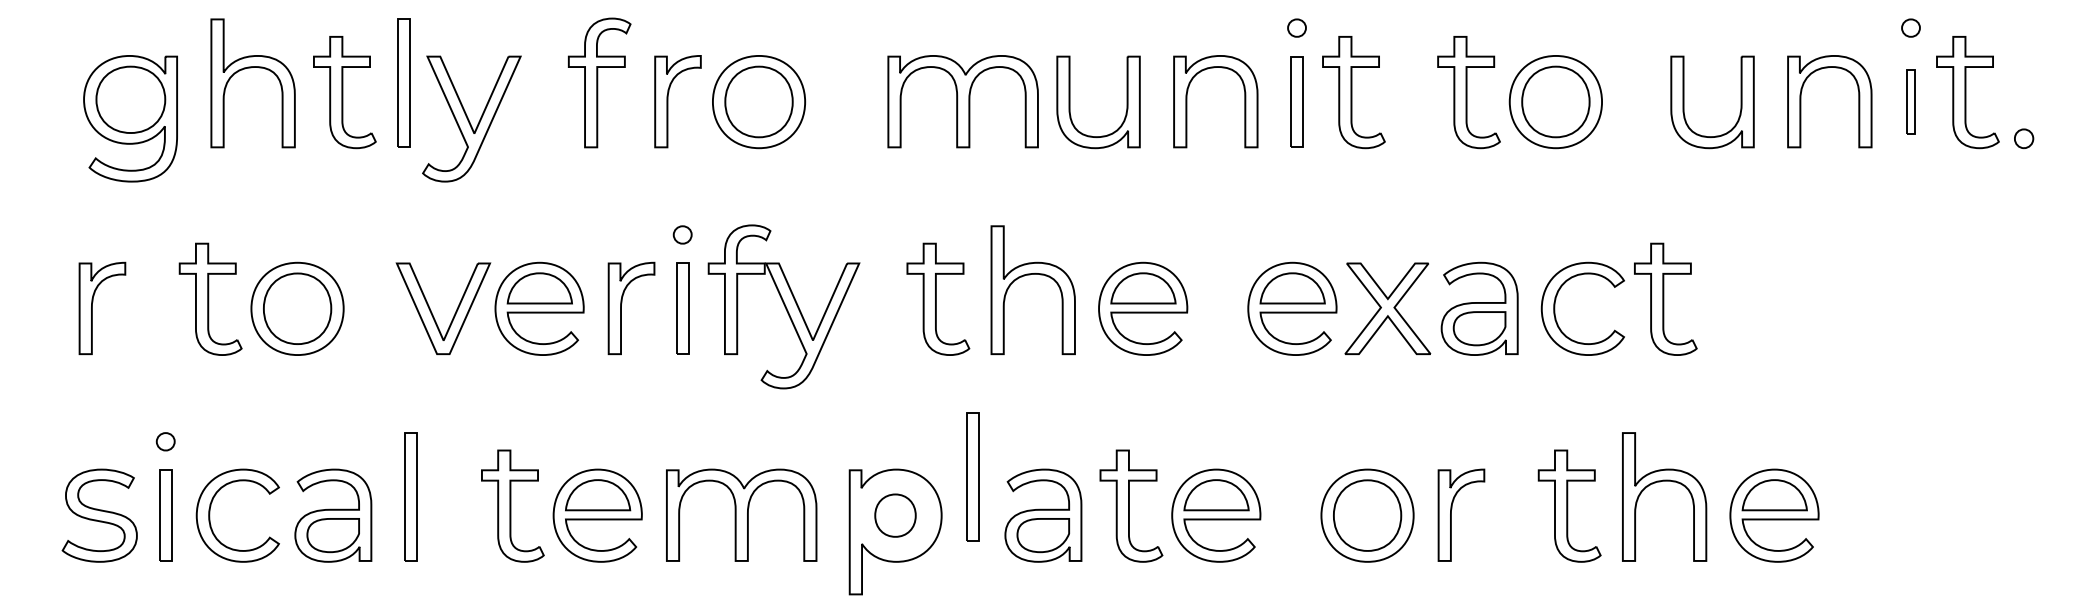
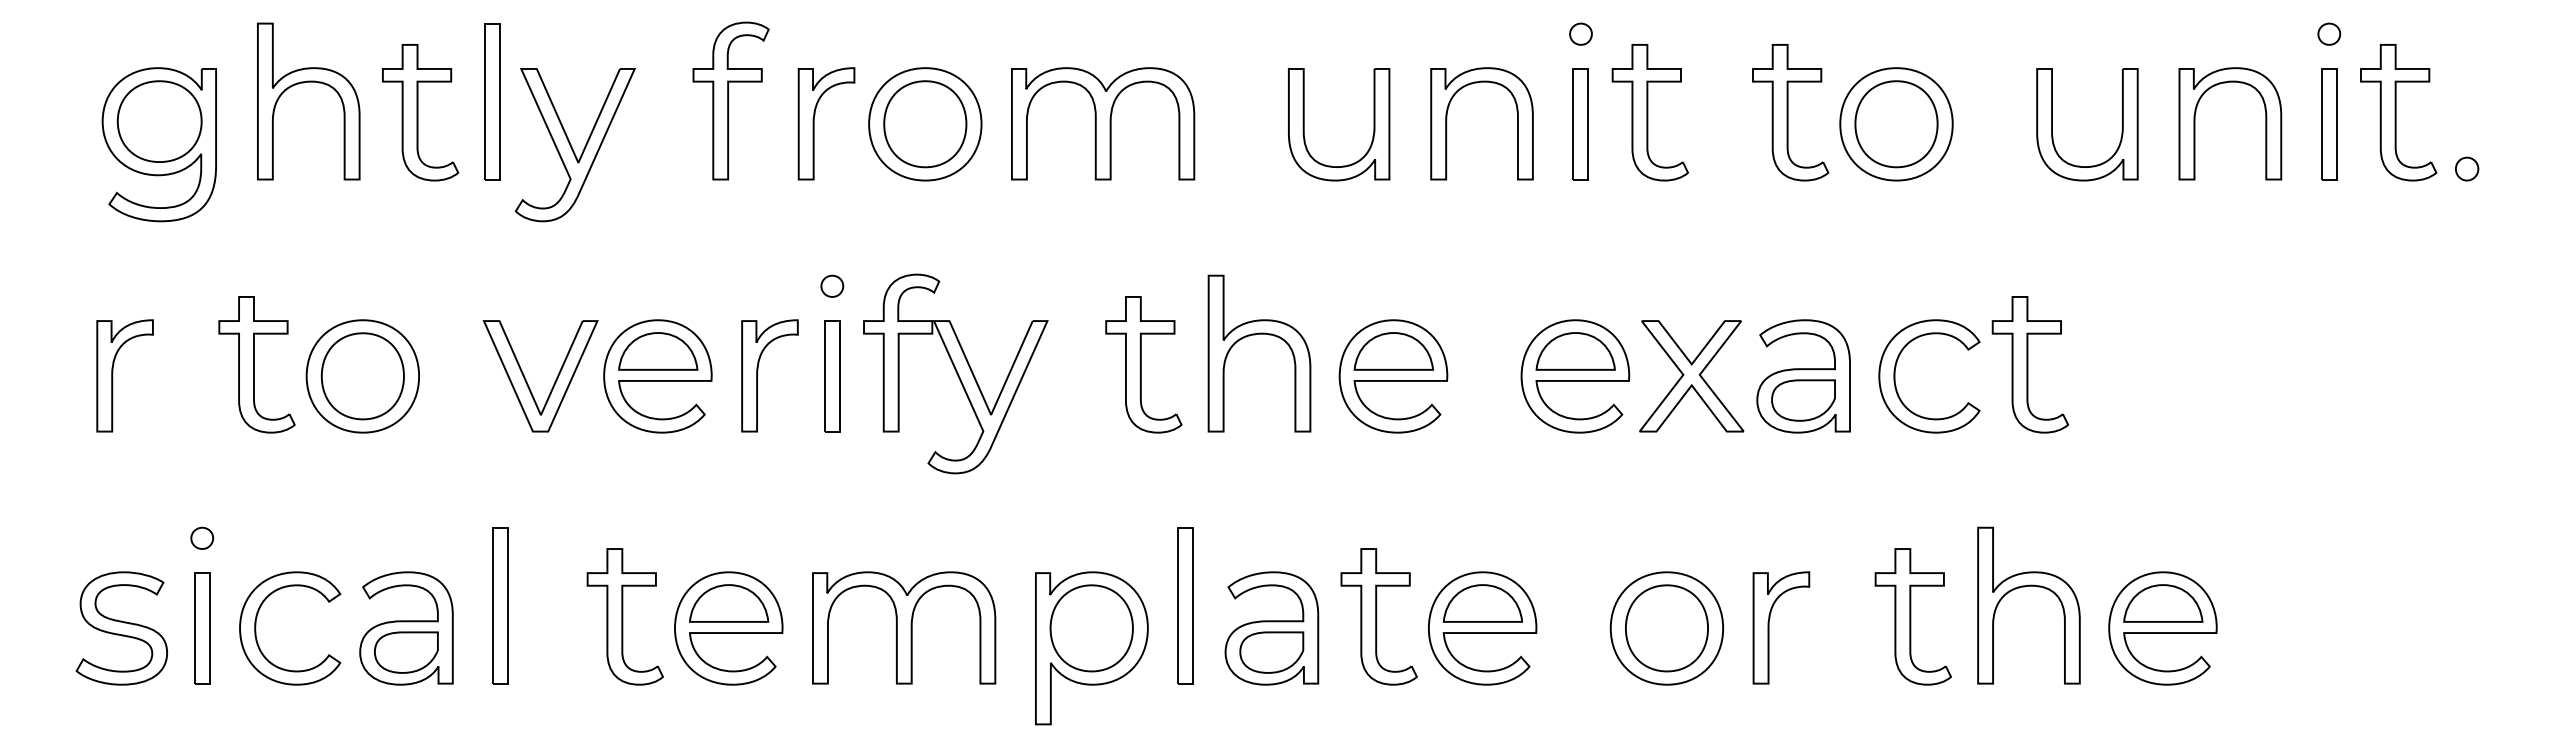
part: (963, 101) -> (1103, 123), moved
part: (1911, 102) -> (2329, 124), size x1.43
part: (972, 477) -> (1185, 605), moved
part: (895, 515) -> (1091, 628), size x1.67

